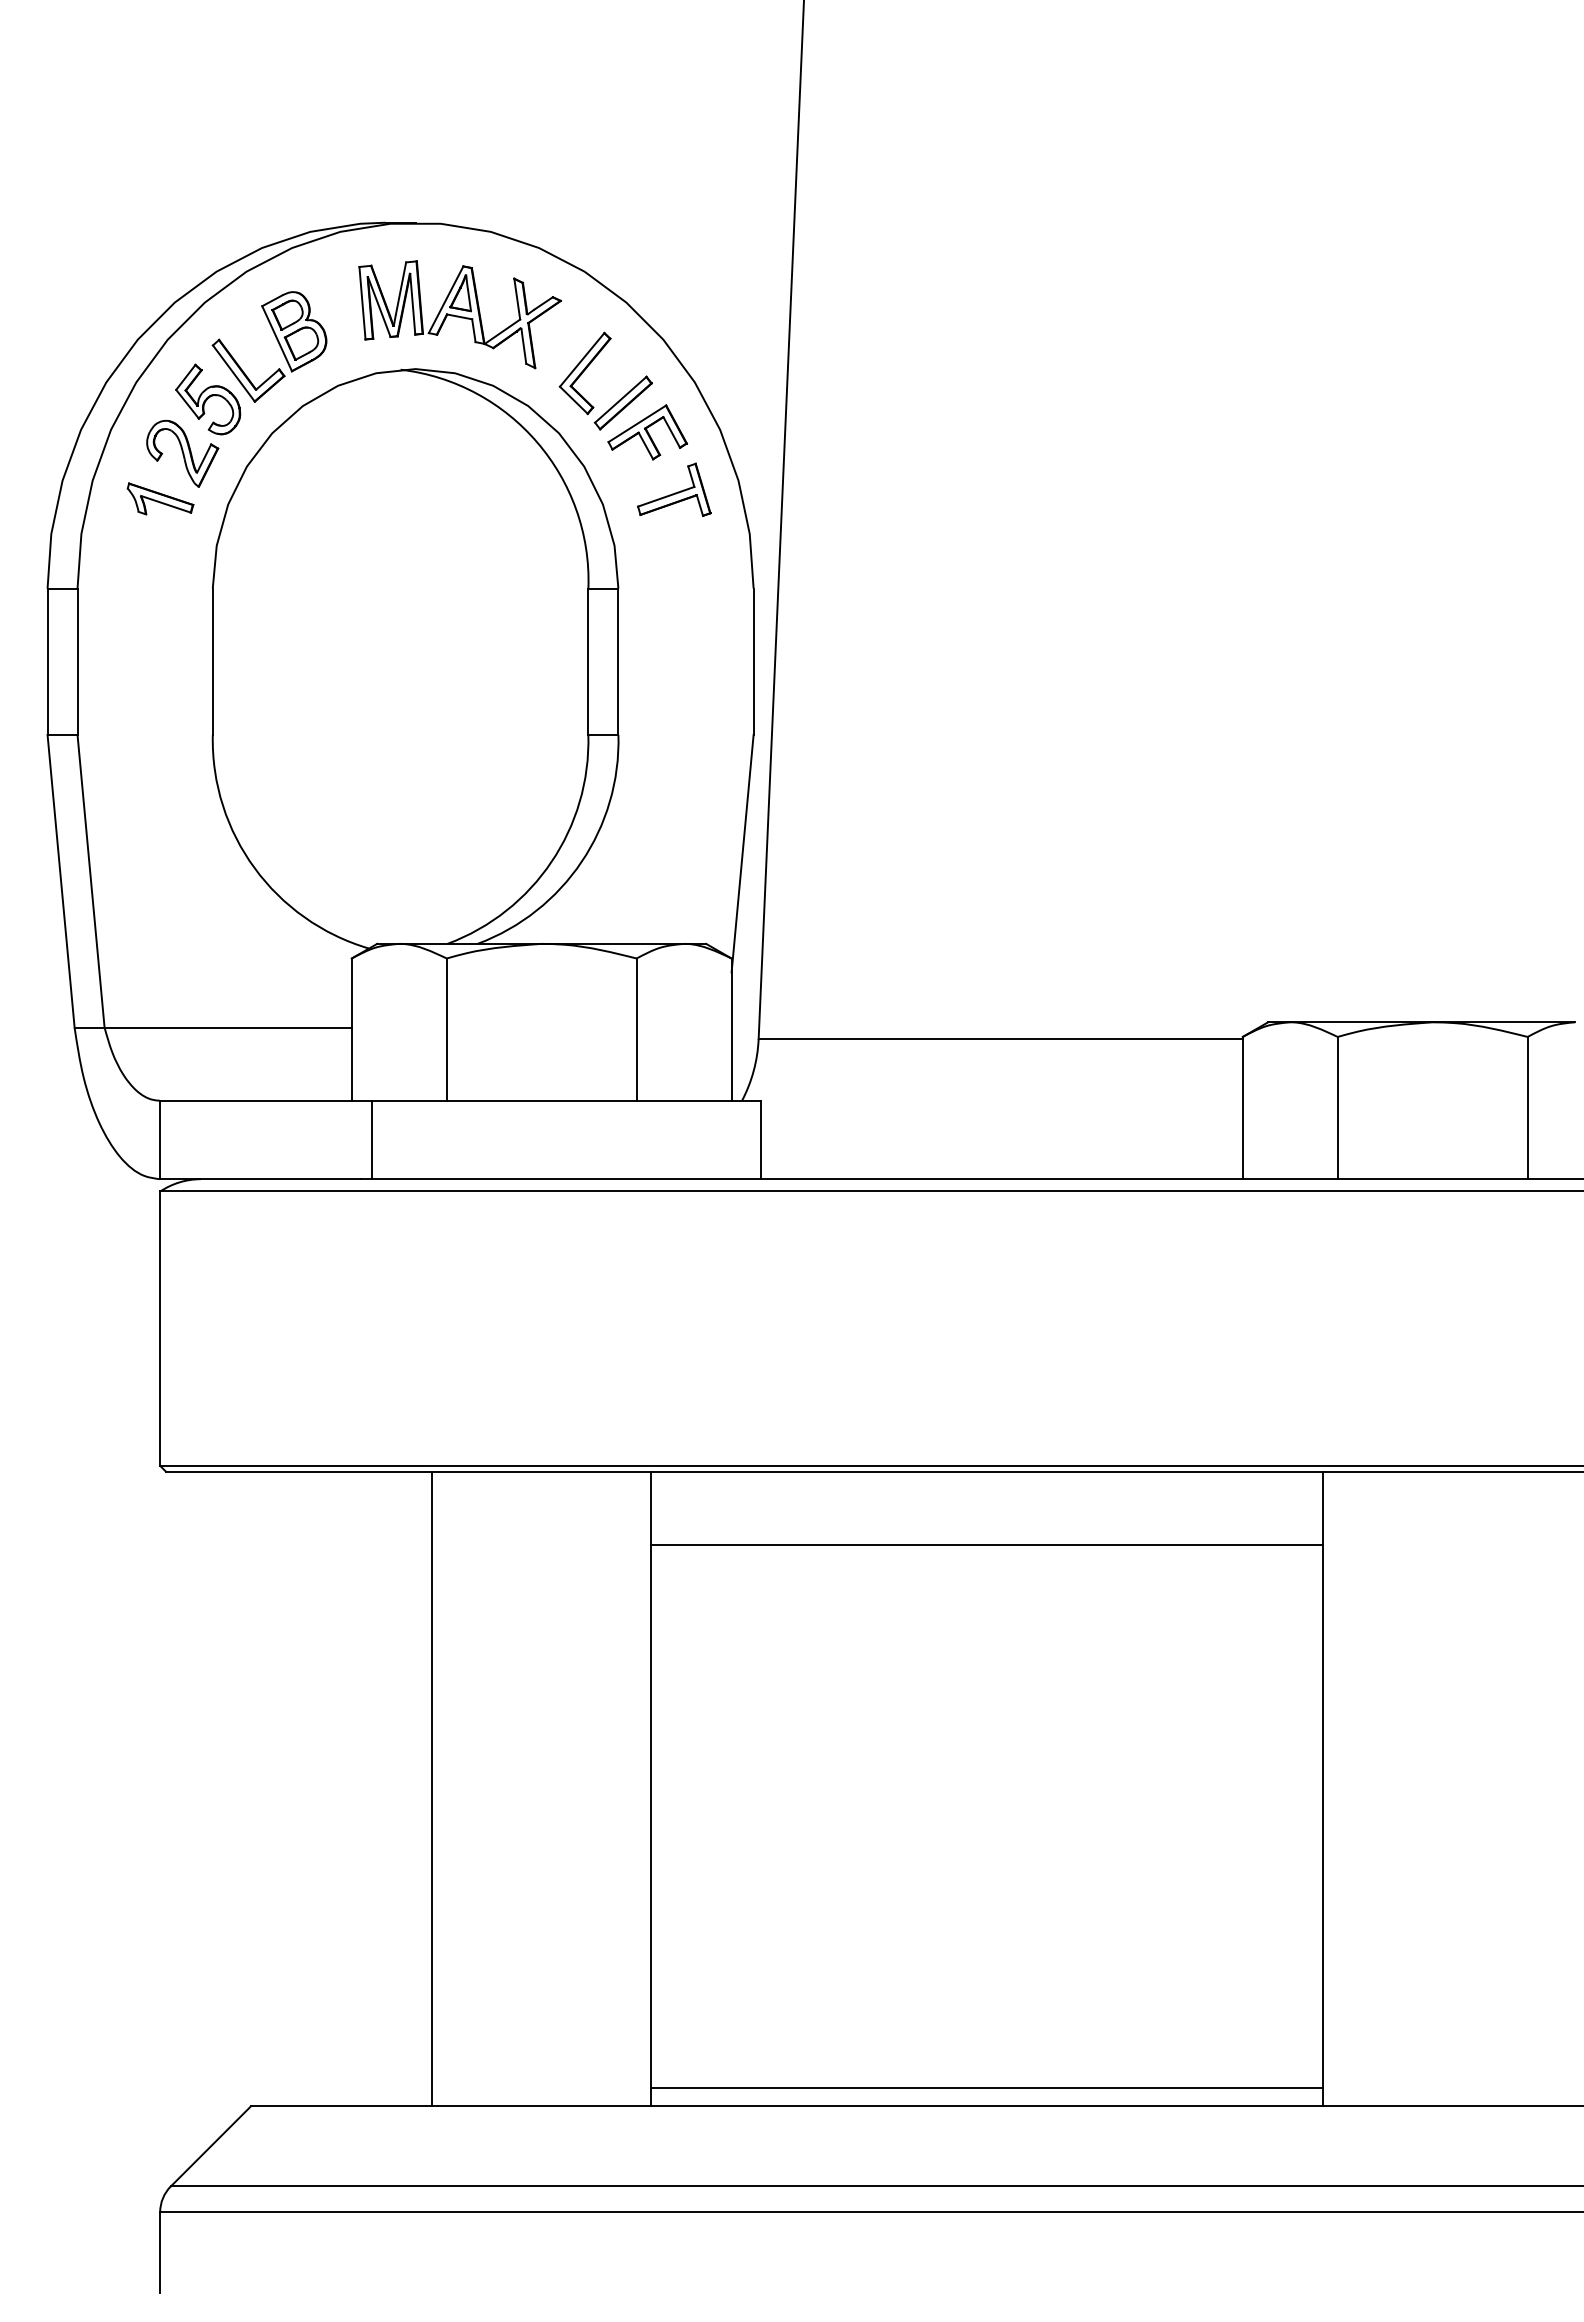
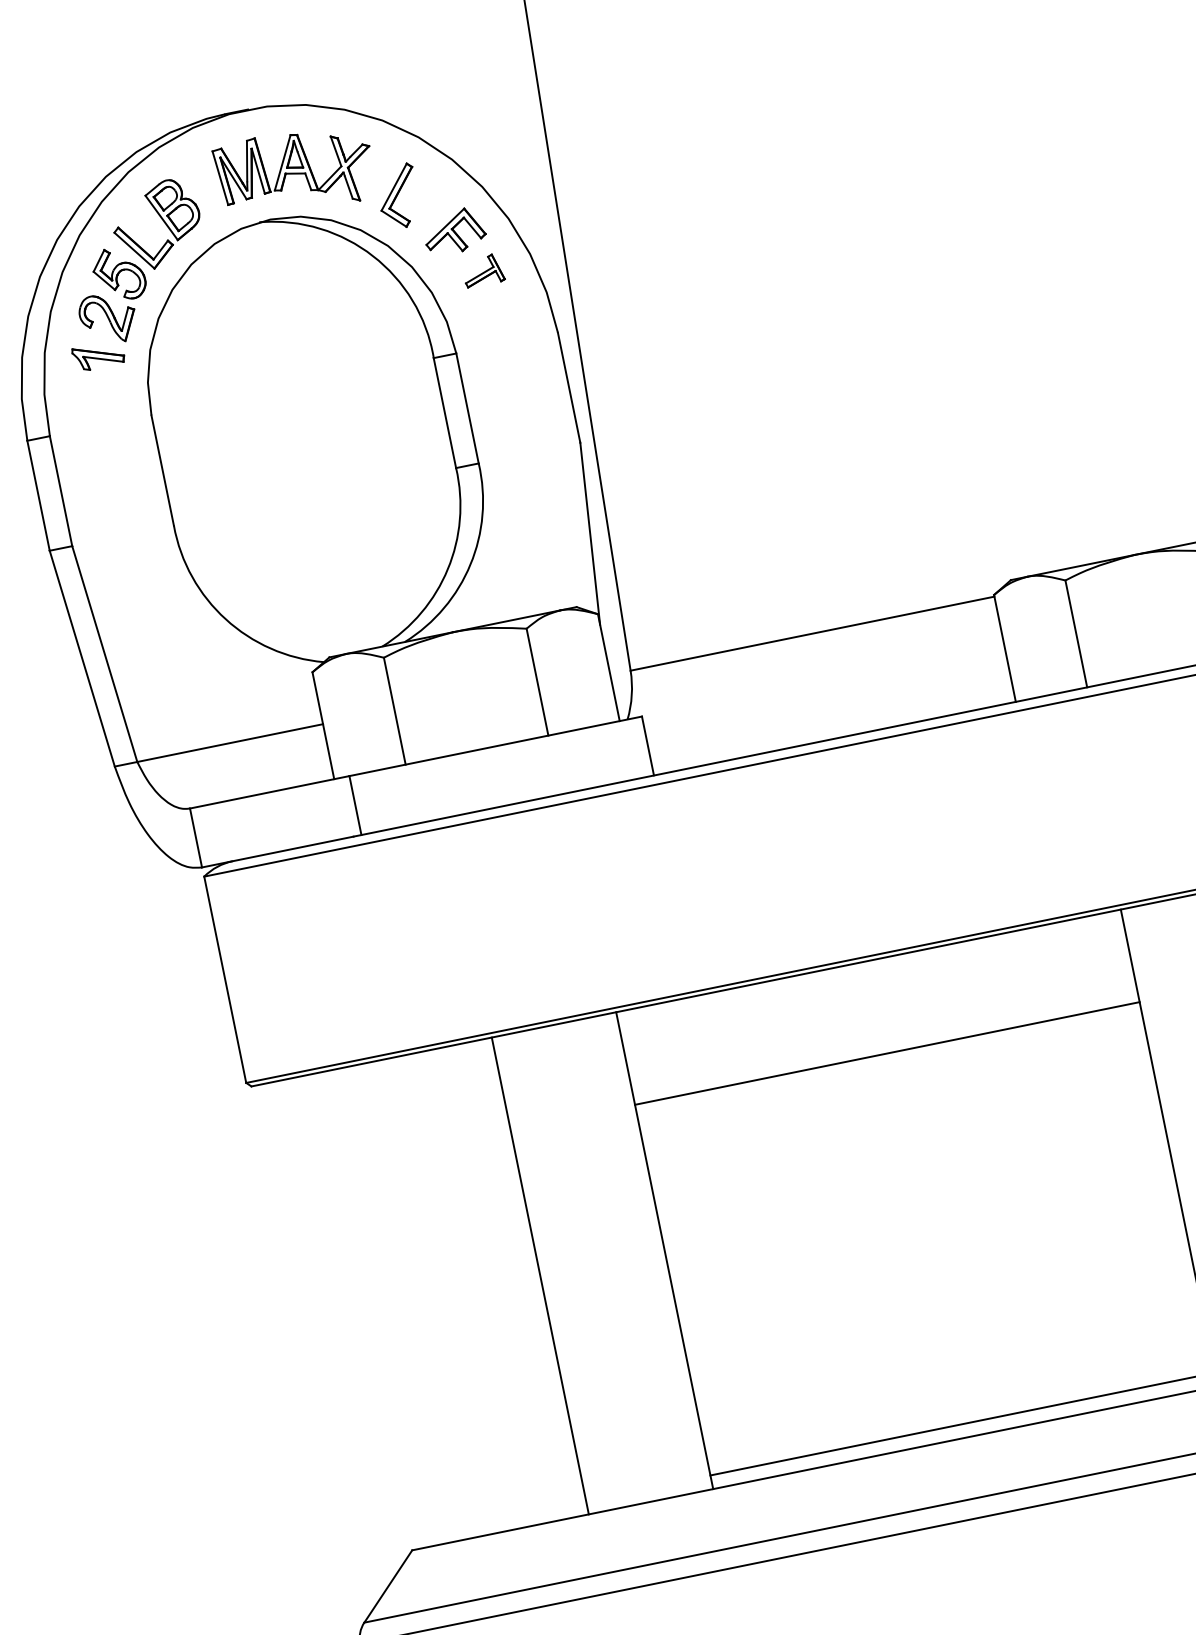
part: (623, 402) -> (431, 212), removed
part: (674, 489) -> (483, 270), size x0.7
line: (986, 1545) -> (886, 1053), moved
line: (431, 1788) -> (539, 1275), moved

